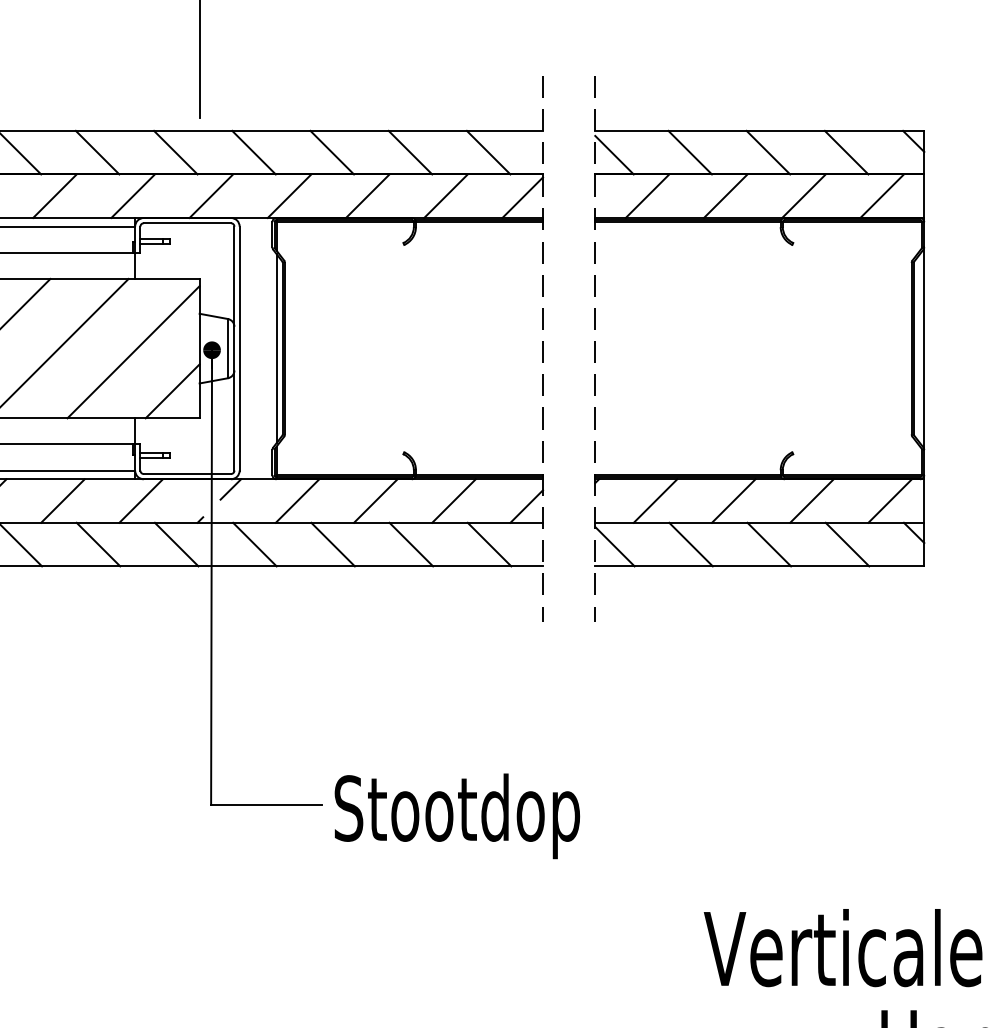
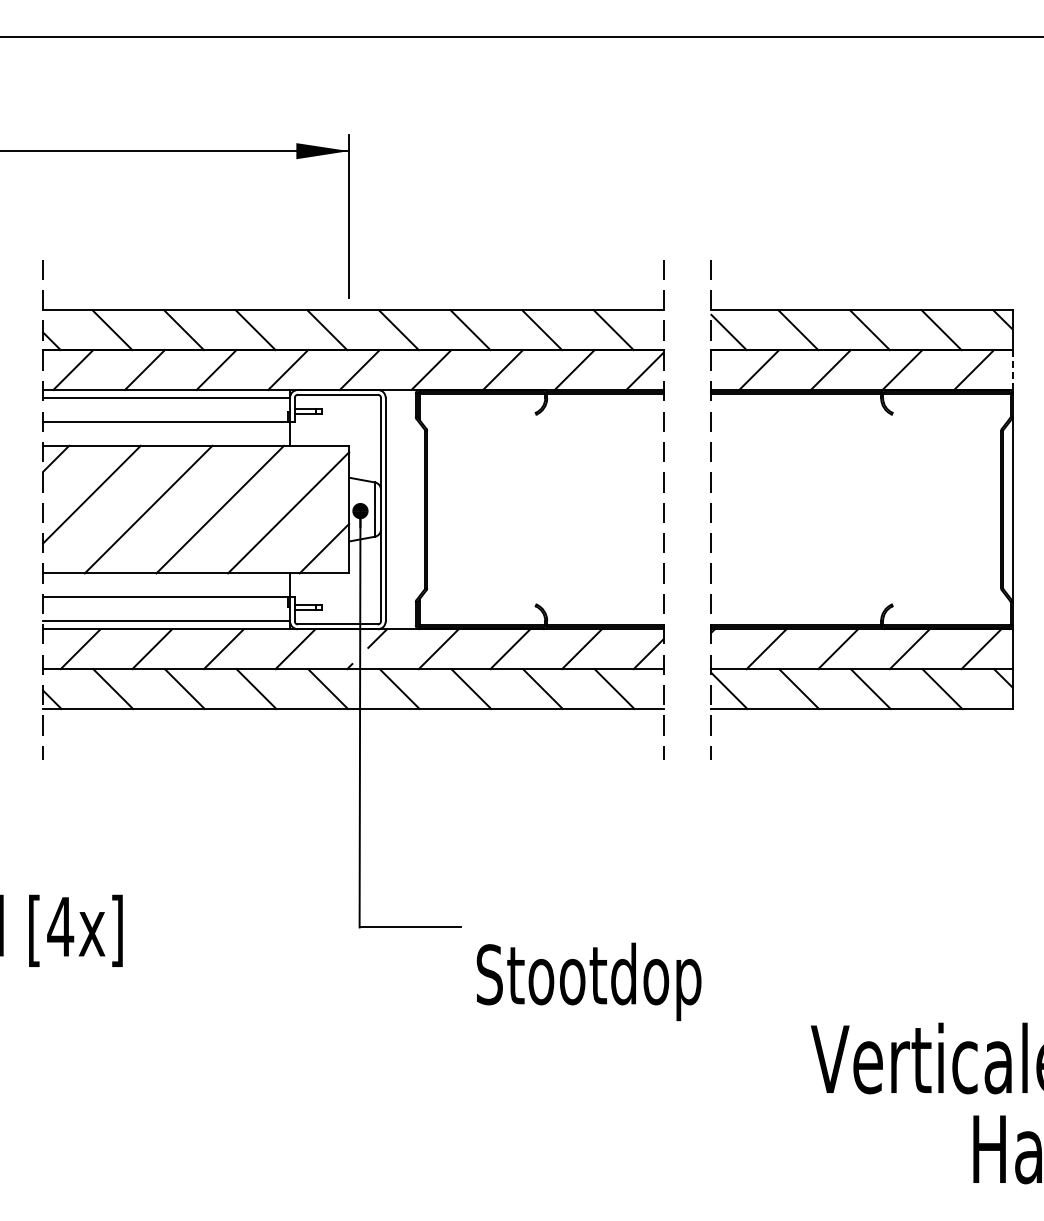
line: (924, 196) -> (1012, 370), solid -> dashed
line: (276, 348) -> (419, 509), removed
text: (456, 815) -> (588, 981), moved

